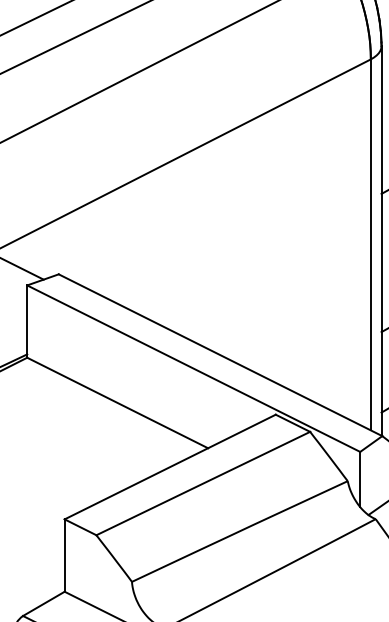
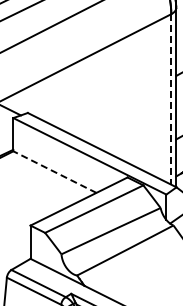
line: (371, 244) -> (171, 99), solid -> dashed
line: (116, 401) -> (54, 171), solid -> dashed

